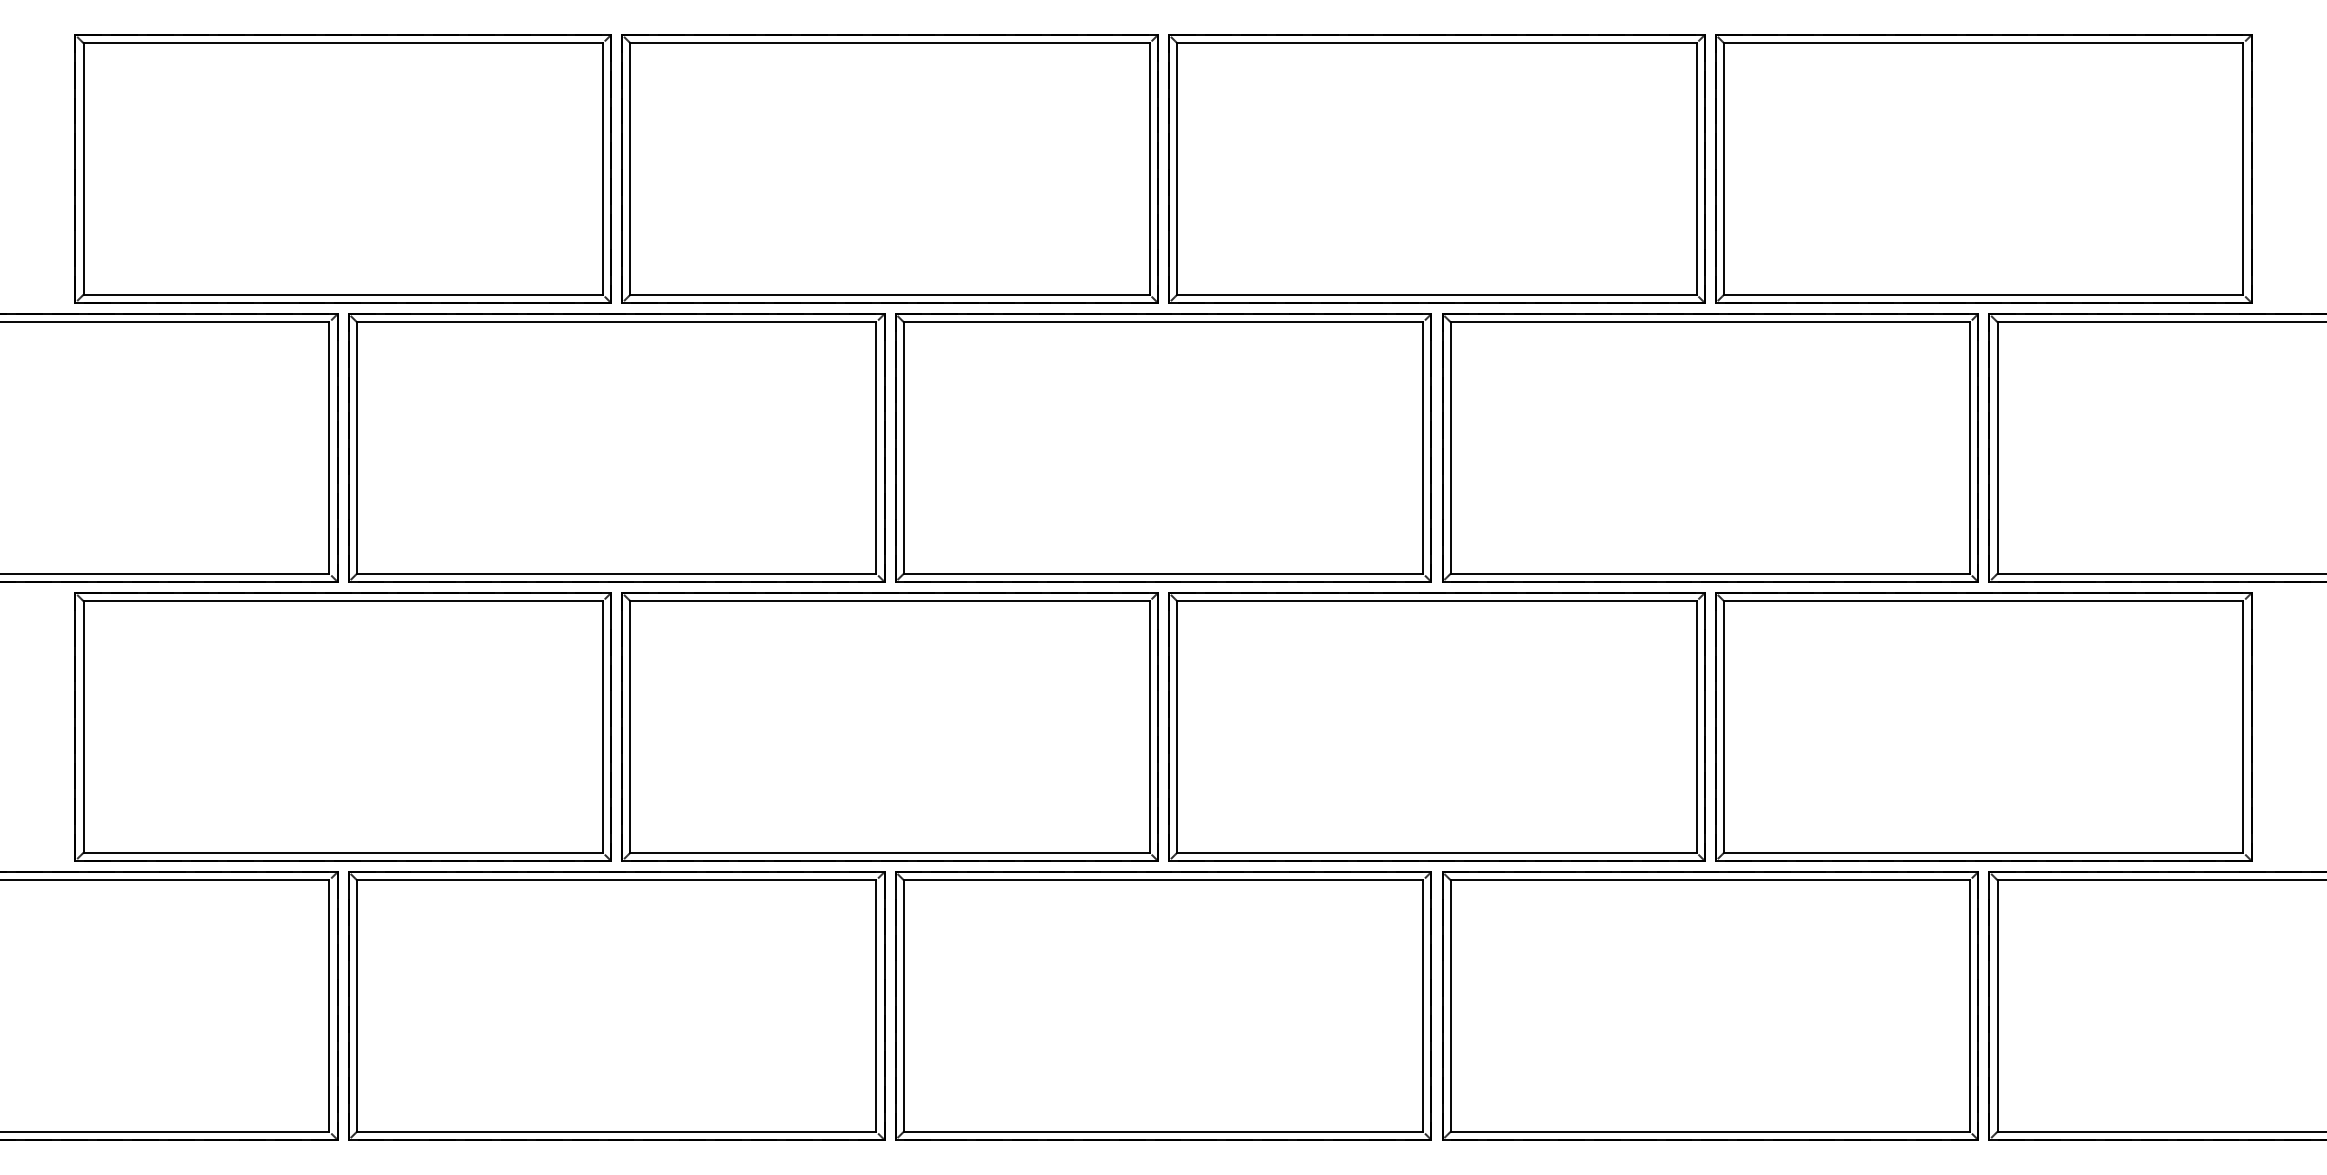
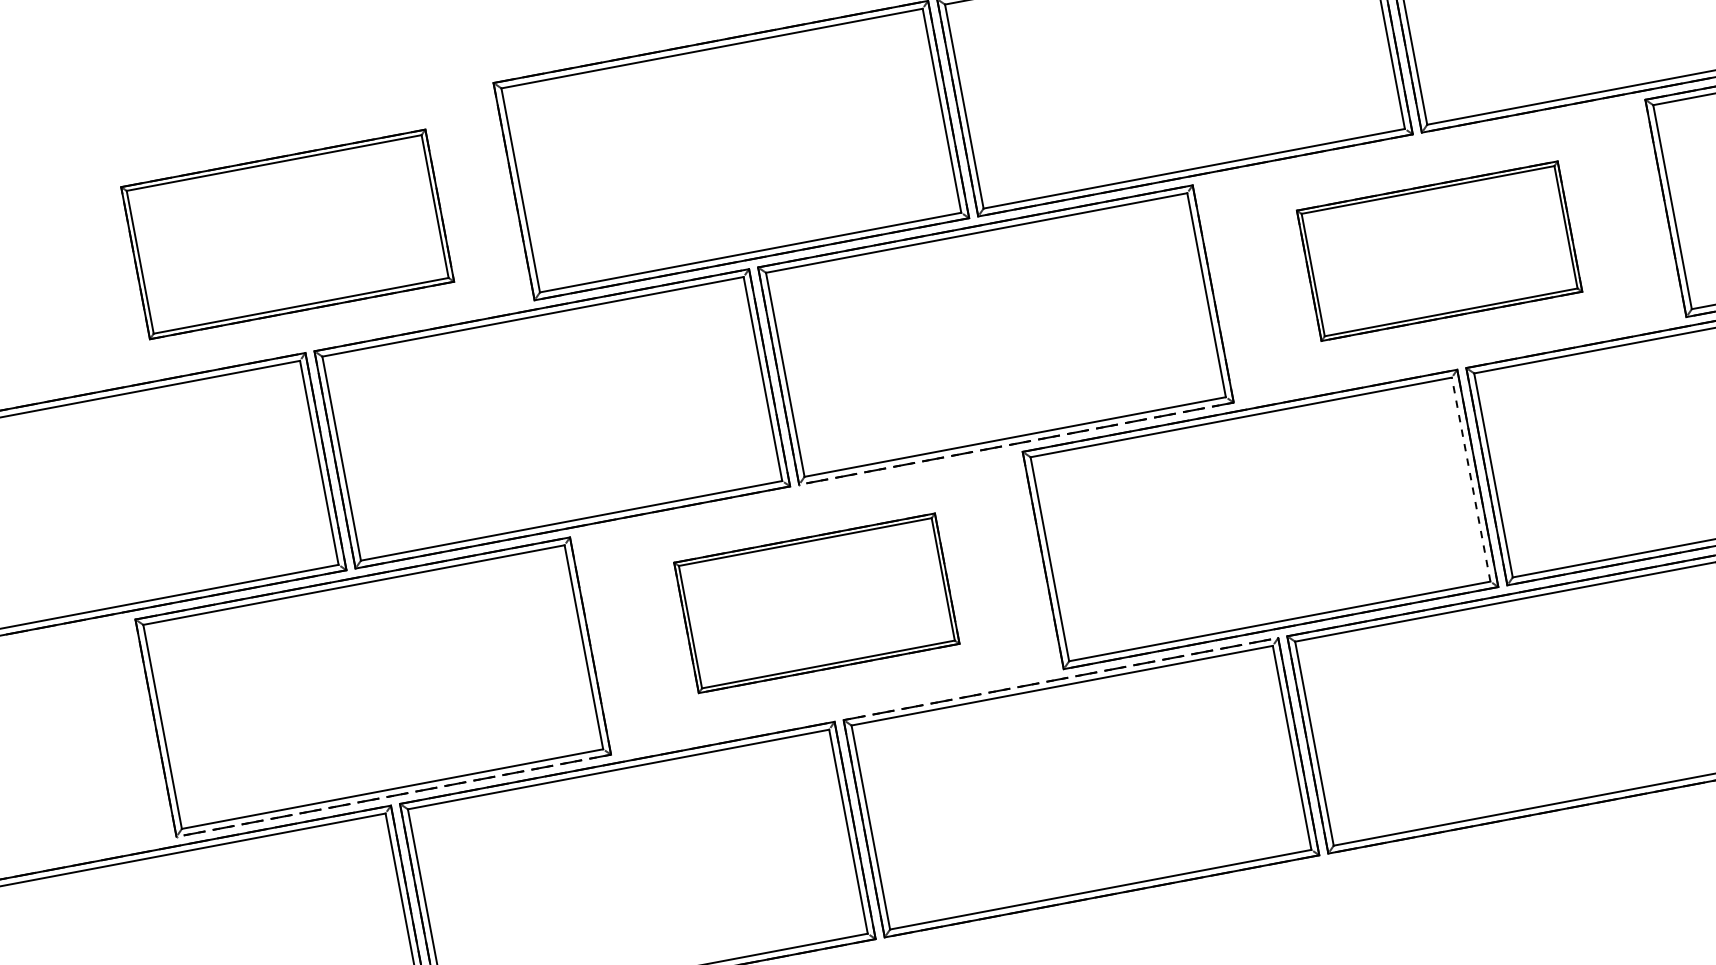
part: (342, 168) -> (287, 234), size x0.7
part: (1710, 447) -> (1439, 250), size x0.6
line: (1163, 581) -> (1016, 443), solid -> dashed
part: (889, 726) -> (816, 602), size x0.6
line: (1696, 726) -> (1471, 479), solid -> dashed
line: (343, 860) -> (393, 795), solid -> dashed
line: (1163, 872) -> (1061, 679), solid -> dashed

